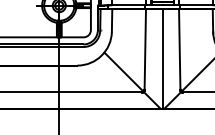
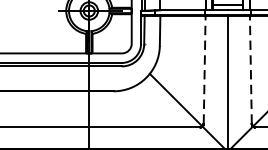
line: (145, 48) -> (204, 68), solid -> dashed
line: (179, 48) -> (250, 68), solid -> dashed

